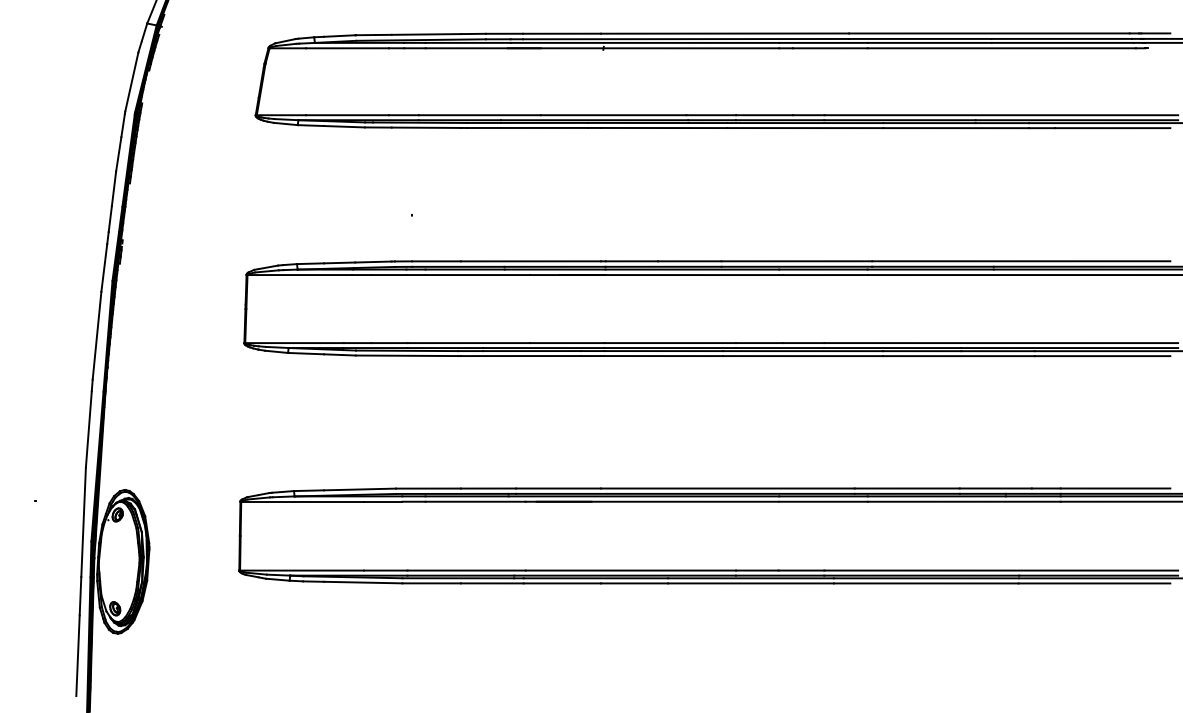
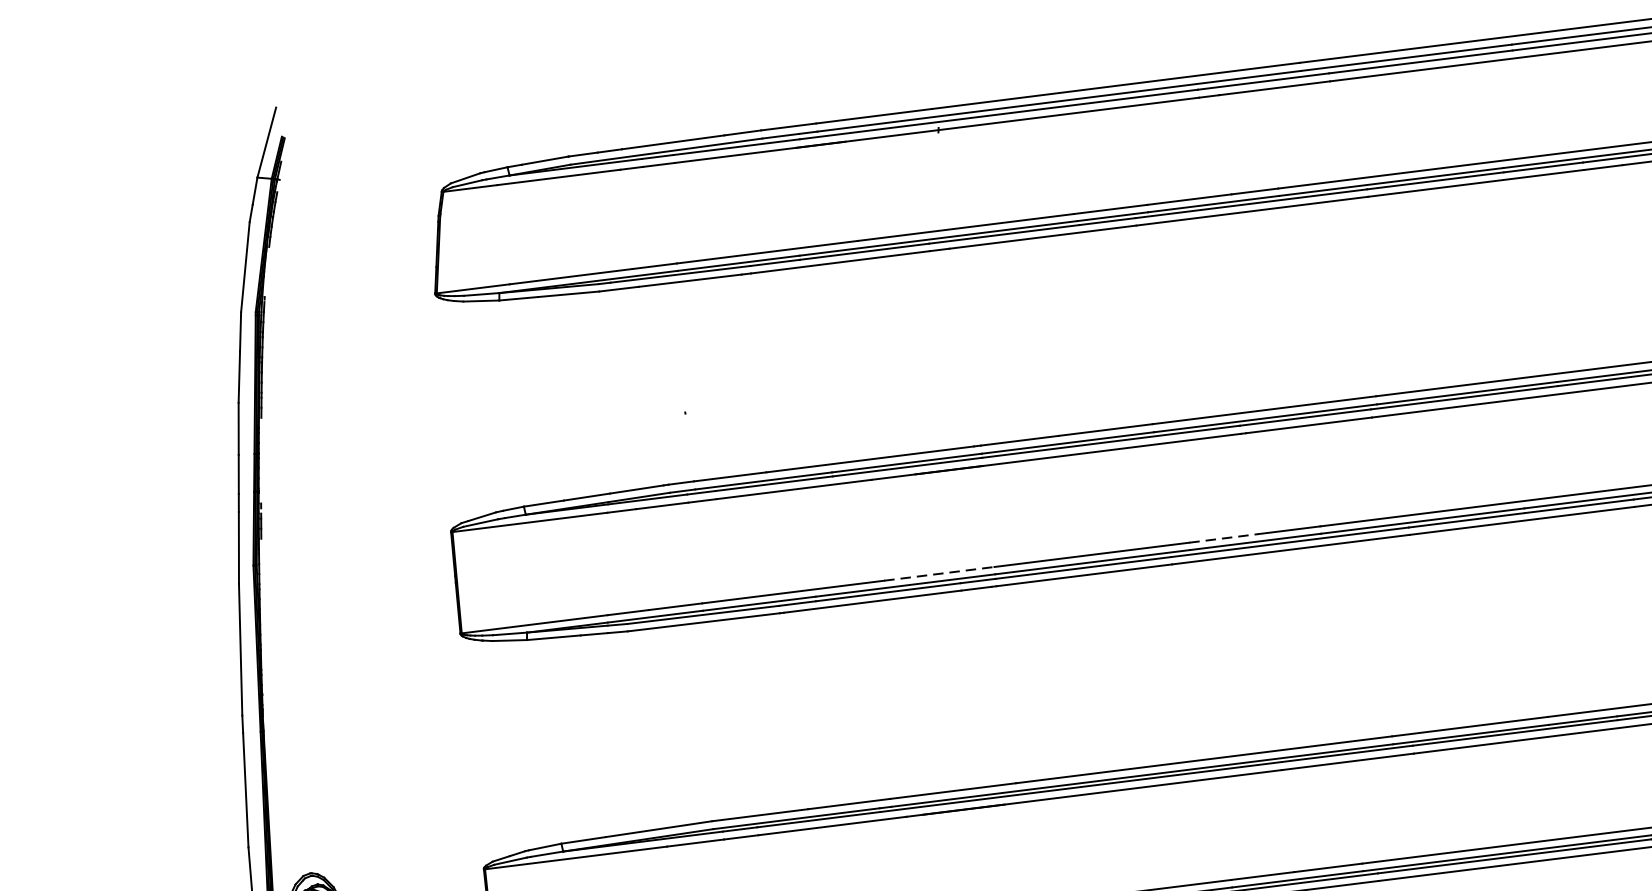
line: (567, 343) -> (939, 574), solid -> dashed
line: (759, 343) -> (1224, 538), solid -> dashed

